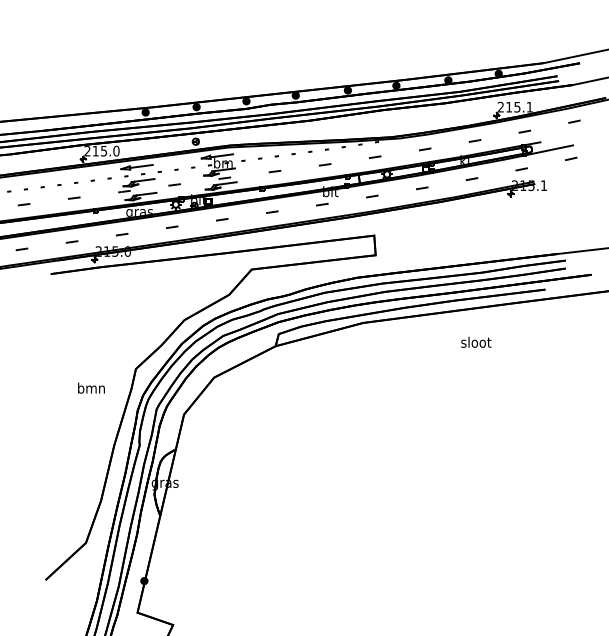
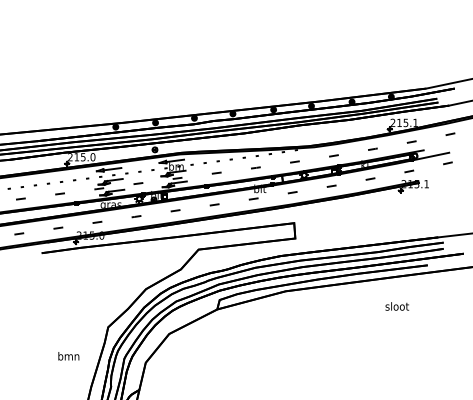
text: (476, 341) -> (397, 305), moved
text: (91, 387) -> (68, 355), moved

